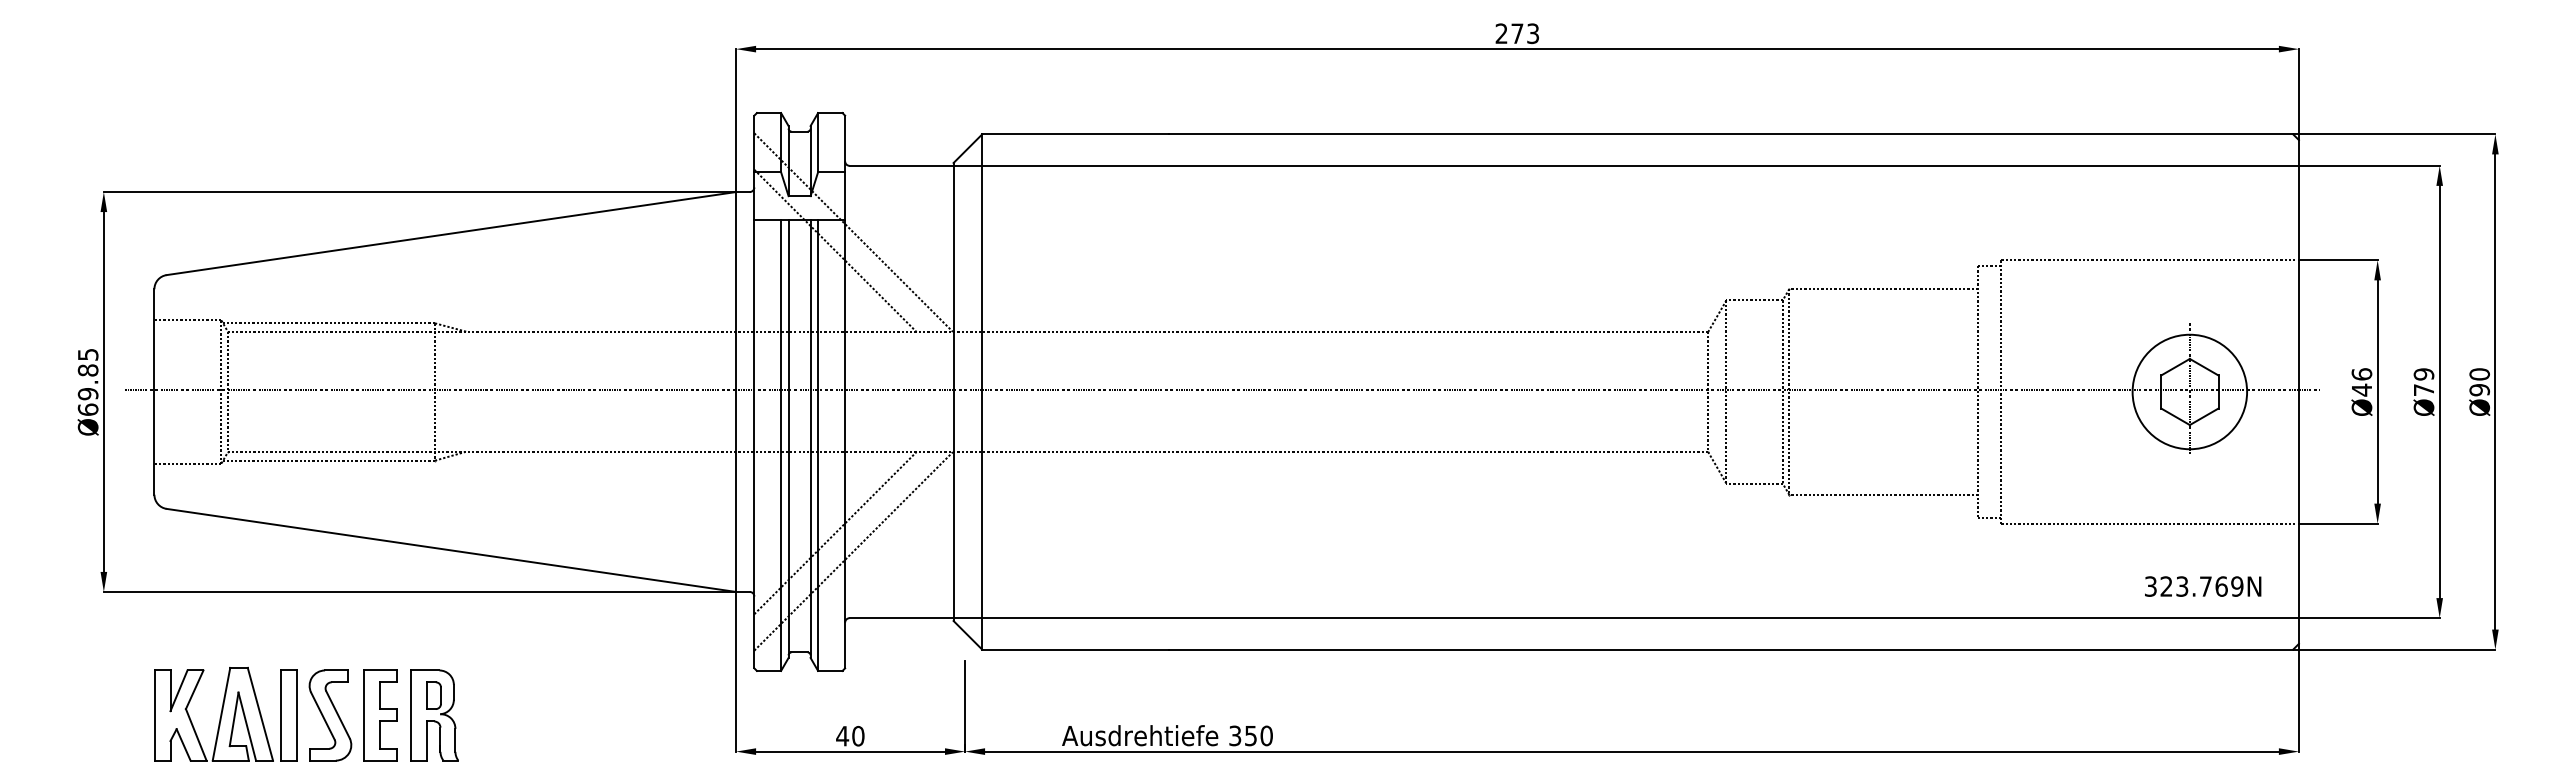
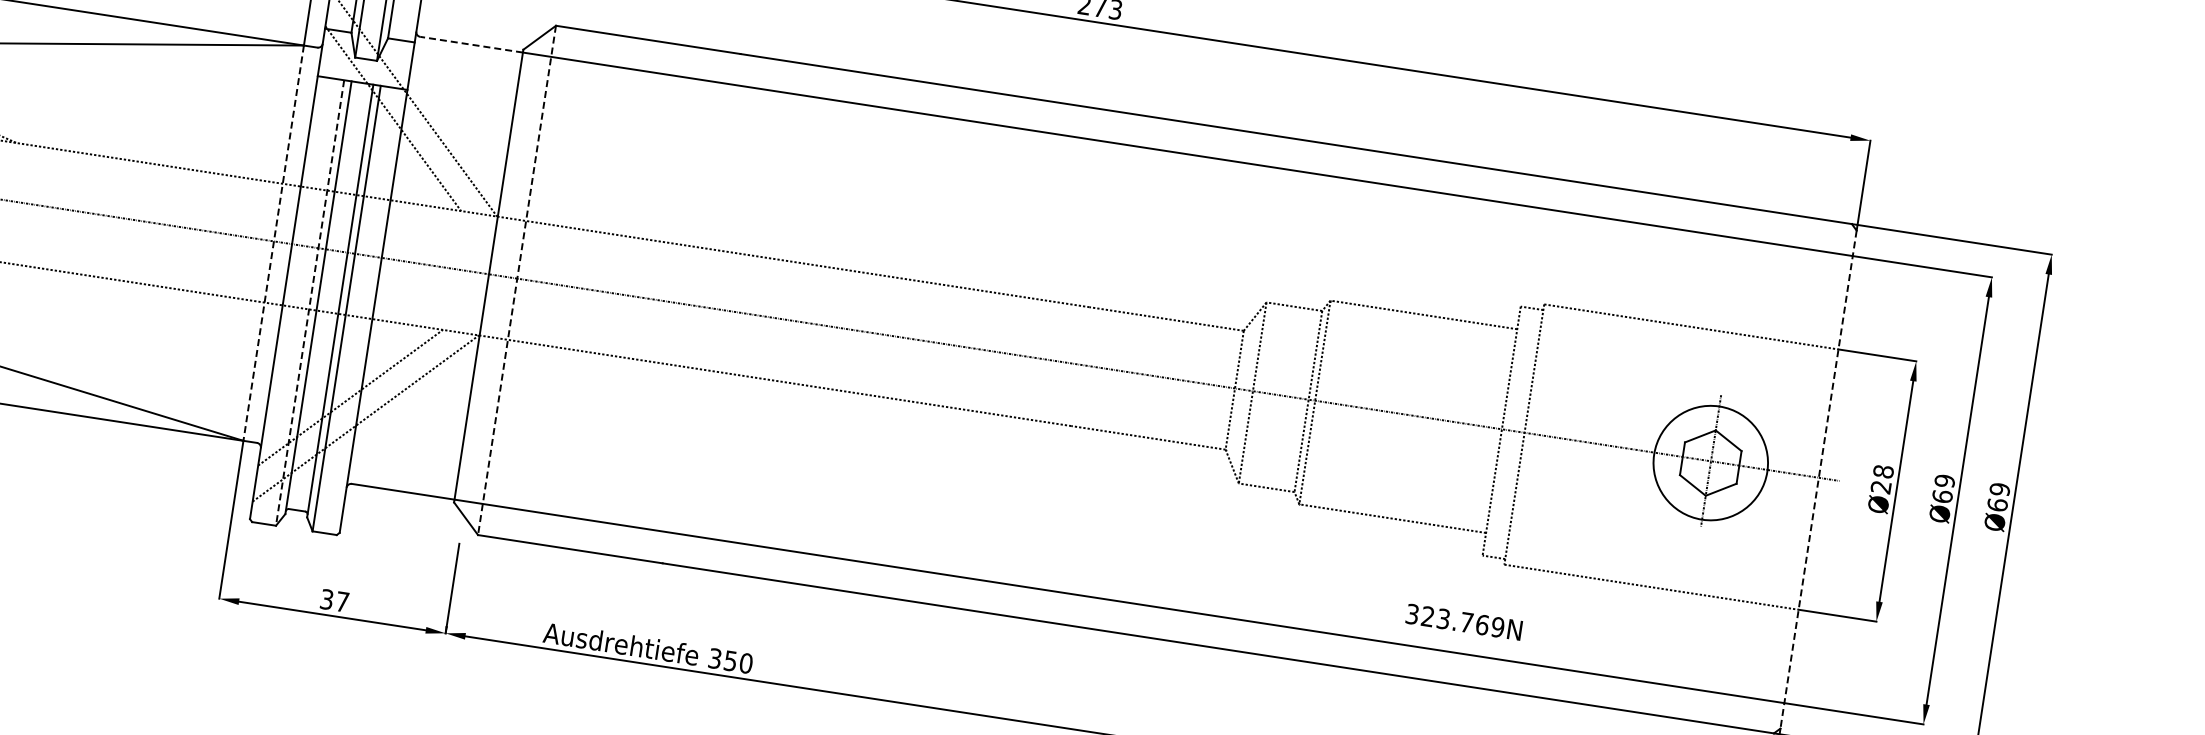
line: (901, 165) -> (471, 44), solid -> dashed
text: (2361, 382) -> (1881, 479), Ø46 -> Ø28
text: (2479, 382) -> (1998, 497), Ø90 -> Ø69
text: (2423, 389) -> (1942, 495), Ø79 -> Ø69
line: (736, 392) -> (274, 243), solid -> dashed
line: (982, 392) -> (517, 280), solid -> dashed
line: (2298, 392) -> (1818, 480), solid -> dashed
line: (781, 446) -> (310, 303), solid -> dashed
text: (2203, 586) -> (1464, 622), moved
text: (850, 735) -> (334, 600), 40 -> 37

